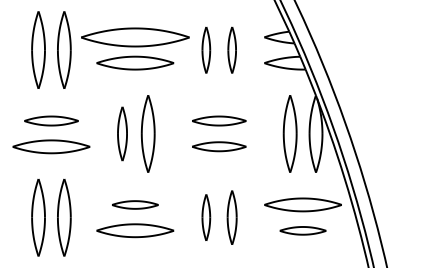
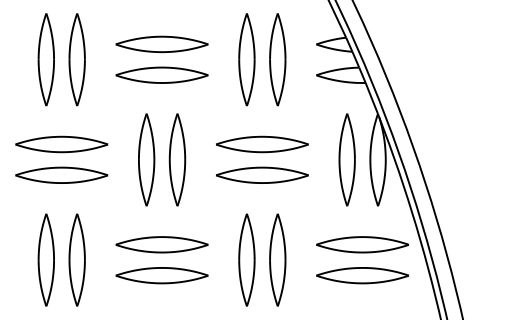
part: (134, 36) -> (161, 43), size x0.71
part: (205, 49) -> (246, 59), size x1.67
part: (231, 49) -> (277, 59), size x1.67
part: (51, 121) -> (61, 144), size x1.43
part: (219, 121) -> (262, 144), size x1.43
part: (122, 133) -> (146, 159), size x1.43
part: (219, 146) -> (262, 174), size x1.43
part: (134, 204) -> (161, 244), size x1.67
part: (205, 217) -> (246, 259), size x1.67
part: (231, 217) -> (277, 259), size x1.43
part: (302, 230) -> (362, 275), size x1.67

